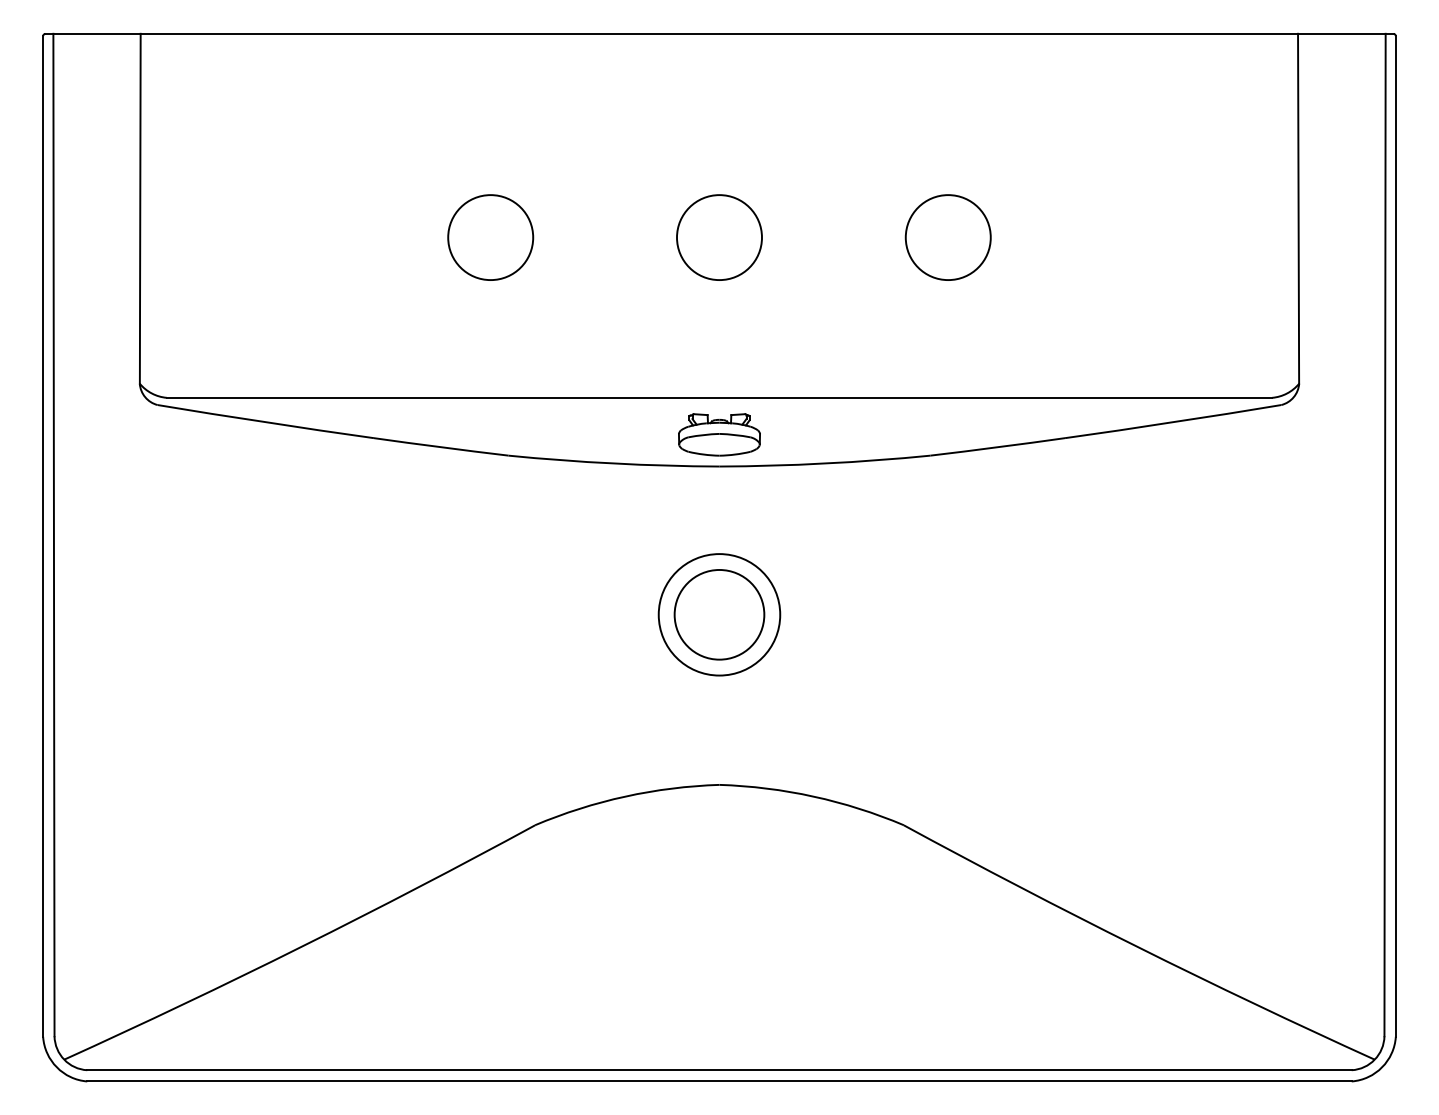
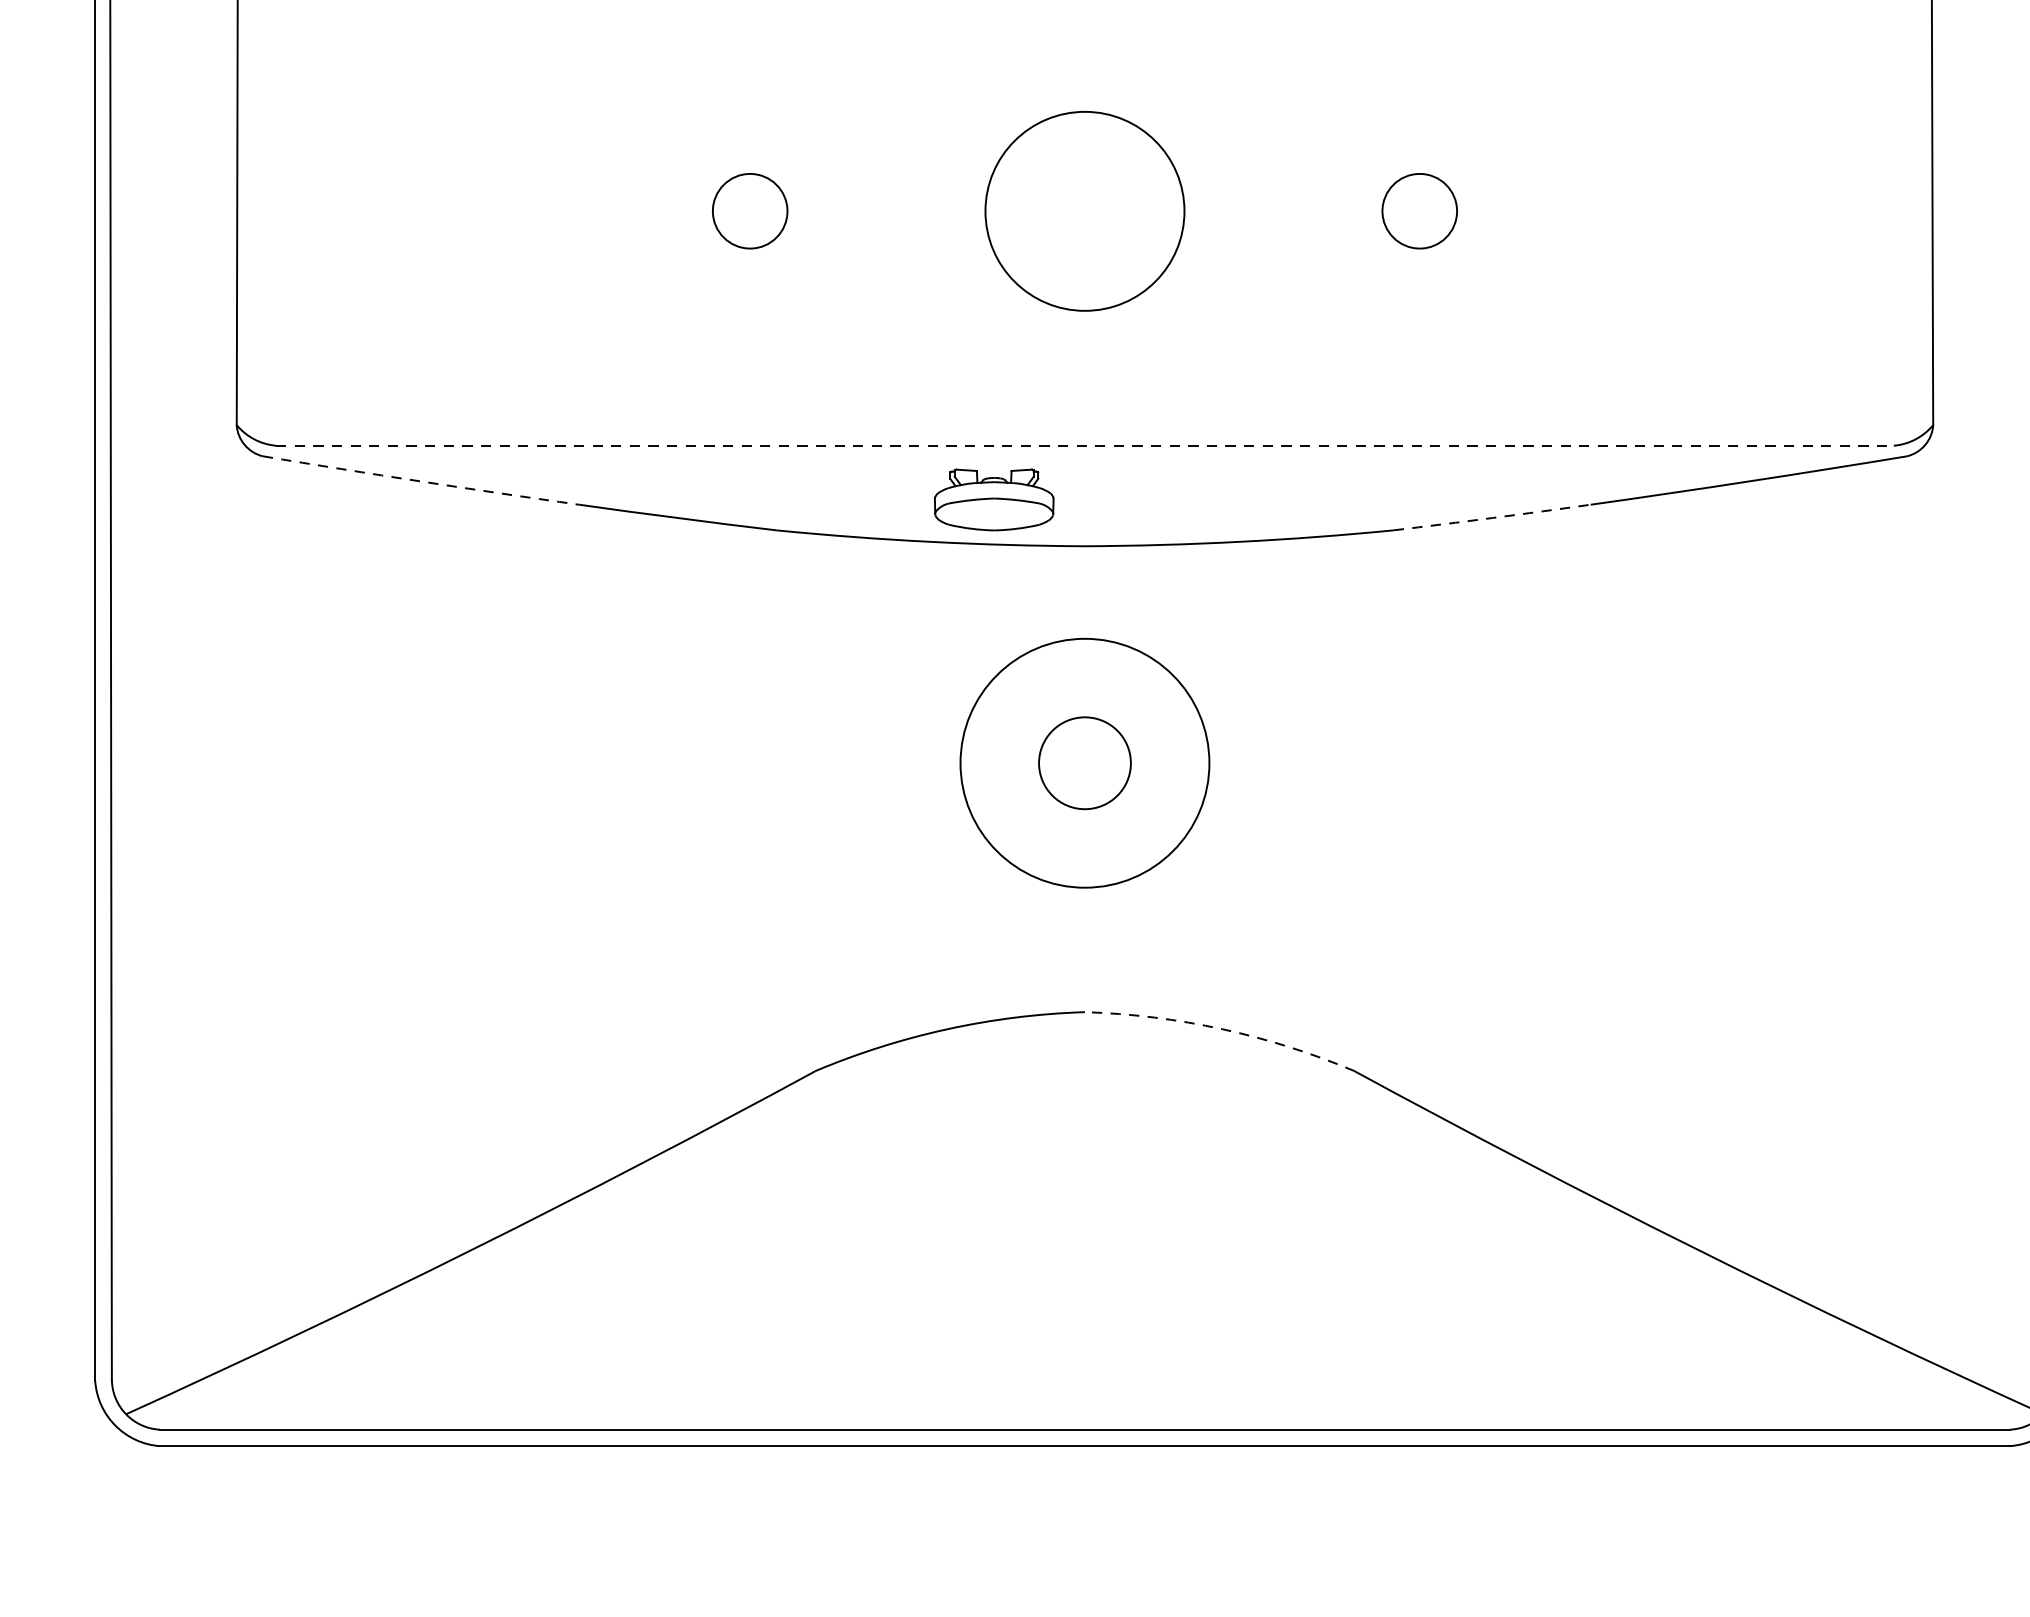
circle: (490, 237) -> (749, 211), size x0.6
circle: (719, 237) -> (1084, 211), size x1.6
circle: (947, 237) -> (1418, 211), size x0.6
line: (719, 397) -> (1084, 445), solid -> dashed
arc: (265, 422) -> (420, 481), solid -> dashed
part: (719, 434) -> (994, 499), moved
arc: (997, 447) -> (1491, 518), solid -> dashed
circle: (719, 614) -> (1084, 762), size x0.7
circle: (719, 614) -> (1084, 762), size x1.4
arc: (813, 796) -> (1222, 1029), solid -> dashed

